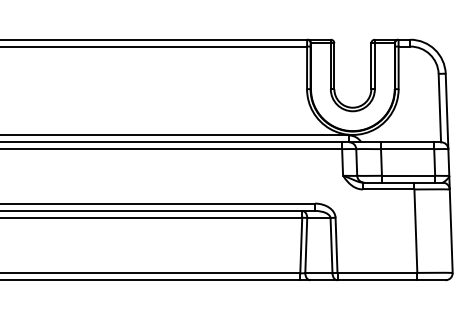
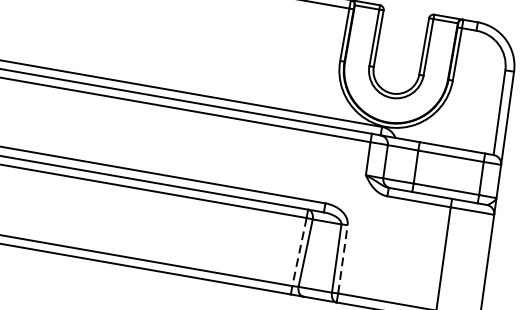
line: (301, 245) -> (299, 252), solid -> dashed
line: (336, 245) -> (342, 259), solid -> dashed

